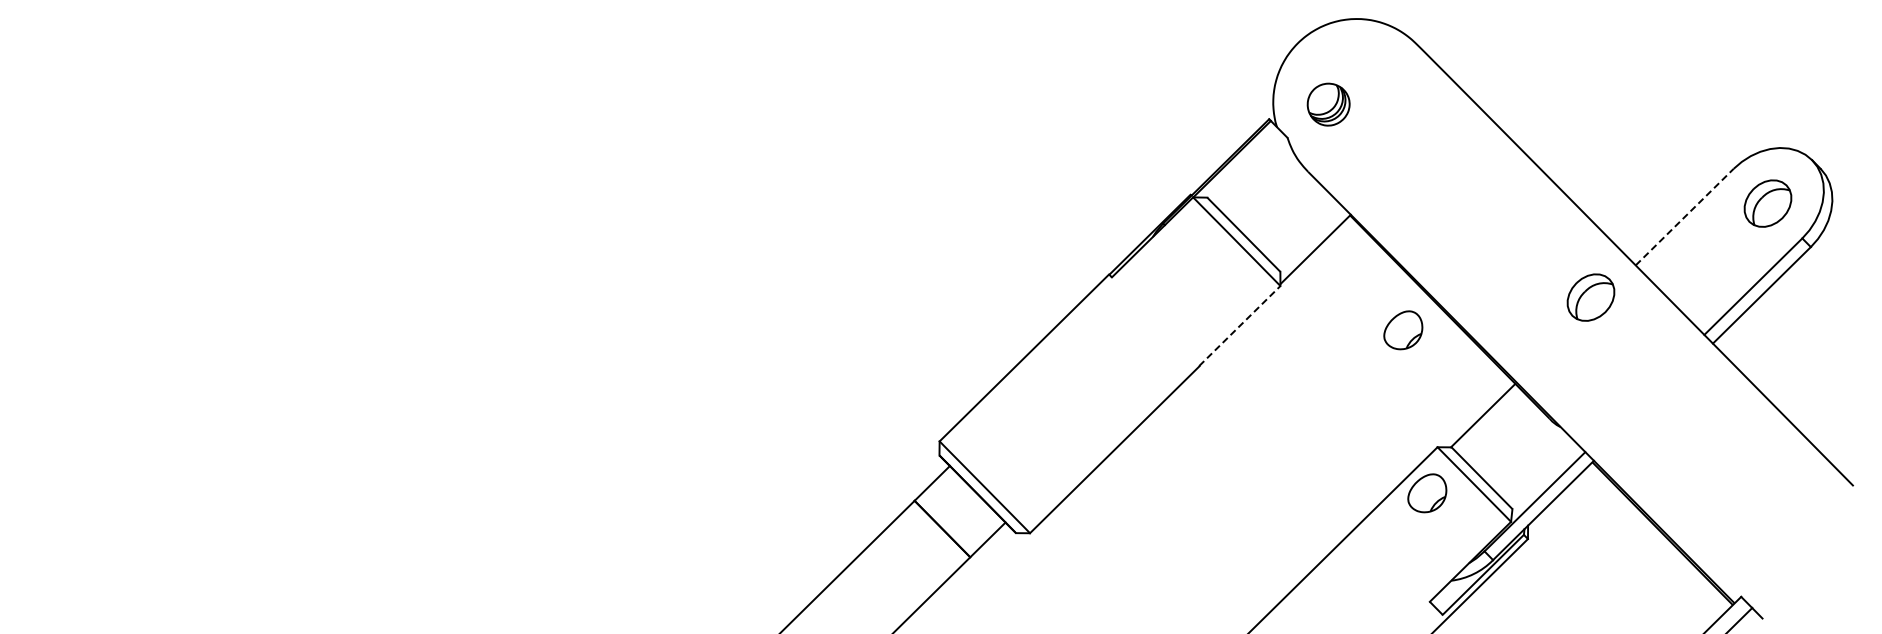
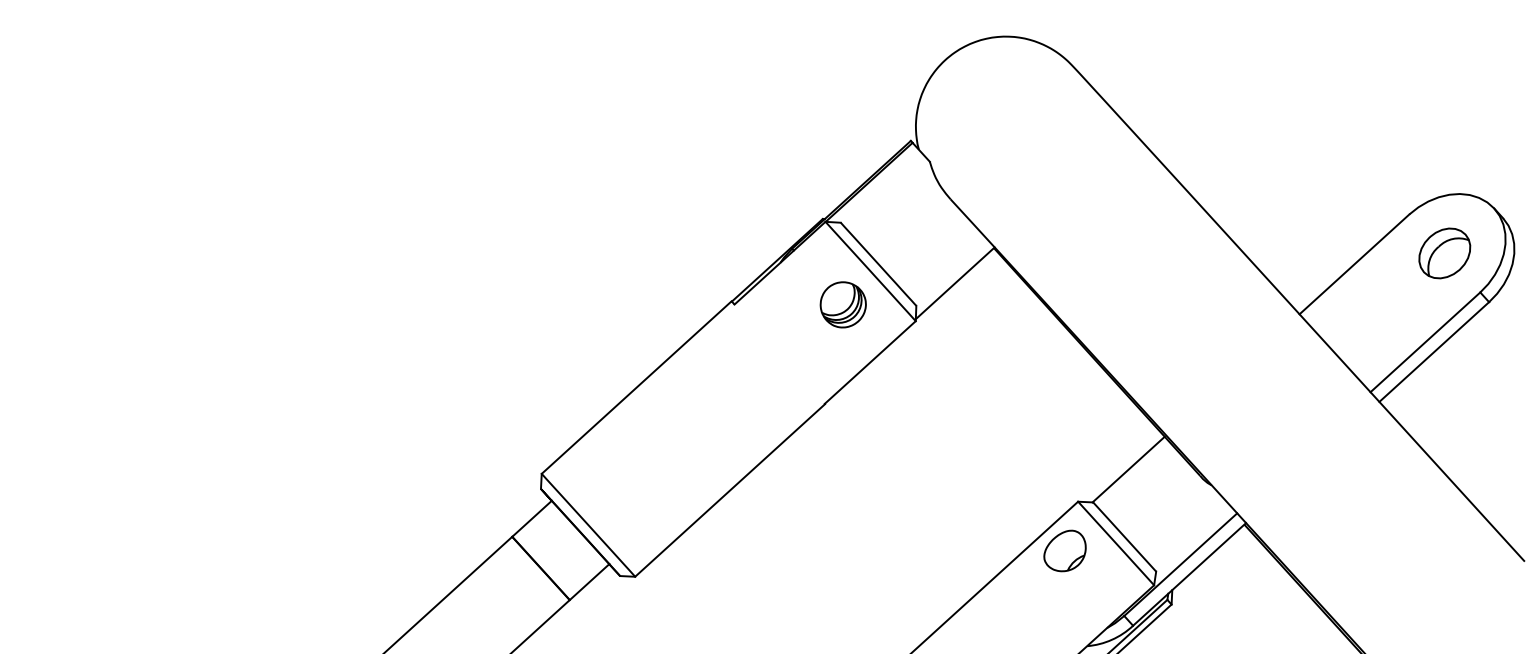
part: (1328, 104) -> (843, 304), moved
line: (1684, 217) -> (1354, 264), dashed -> solid
part: (1590, 297) -> (1249, 346), removed
line: (1239, 326) -> (869, 363), dashed -> solid
part: (1403, 330) -> (1046, 374), removed

